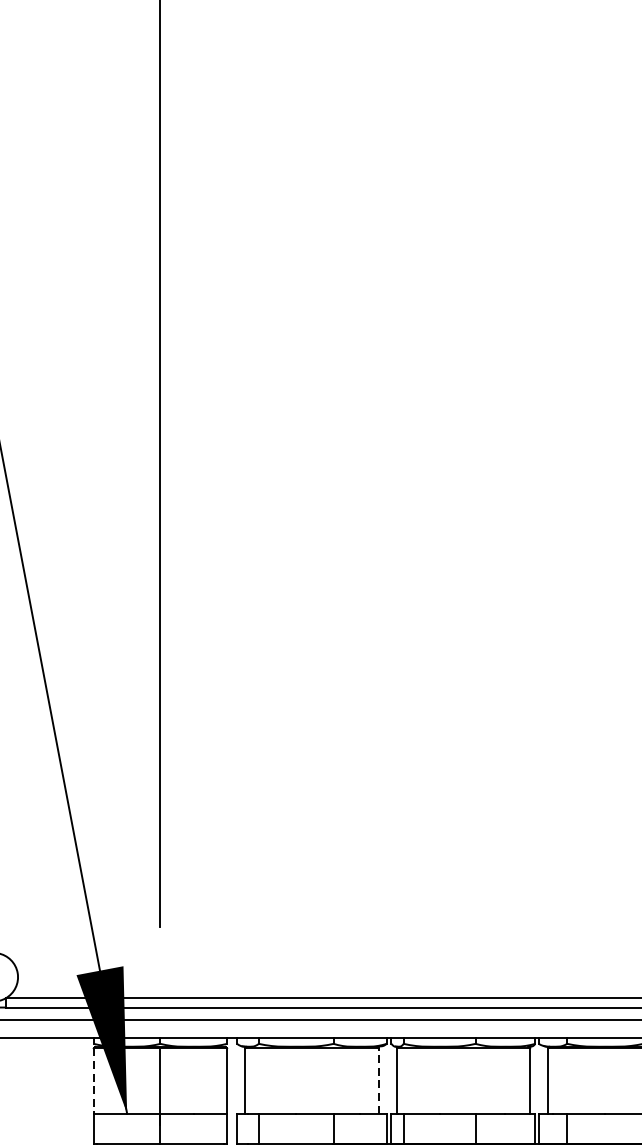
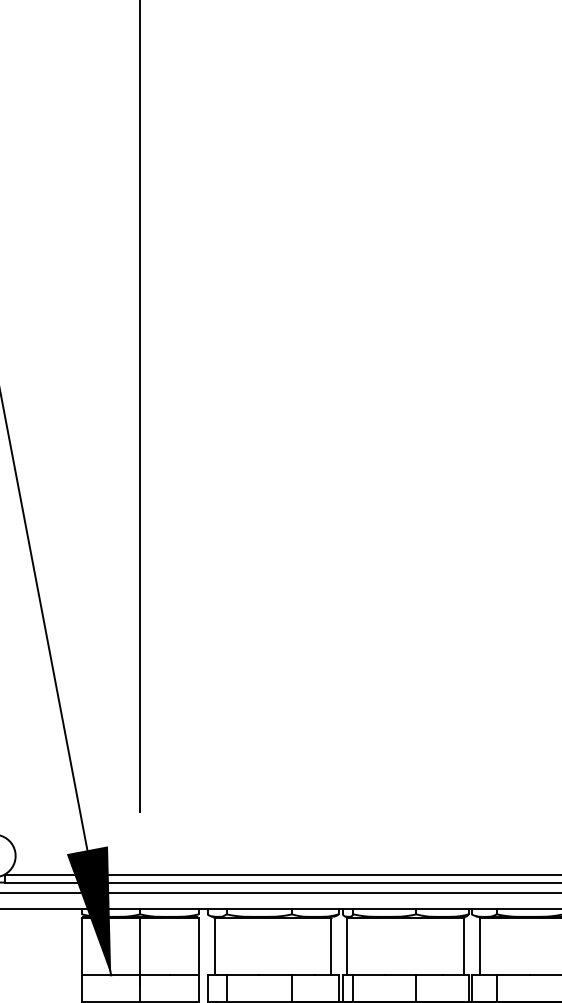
line: (93, 1080) -> (81, 946), dashed -> solid
line: (378, 1080) -> (331, 946), dashed -> solid

